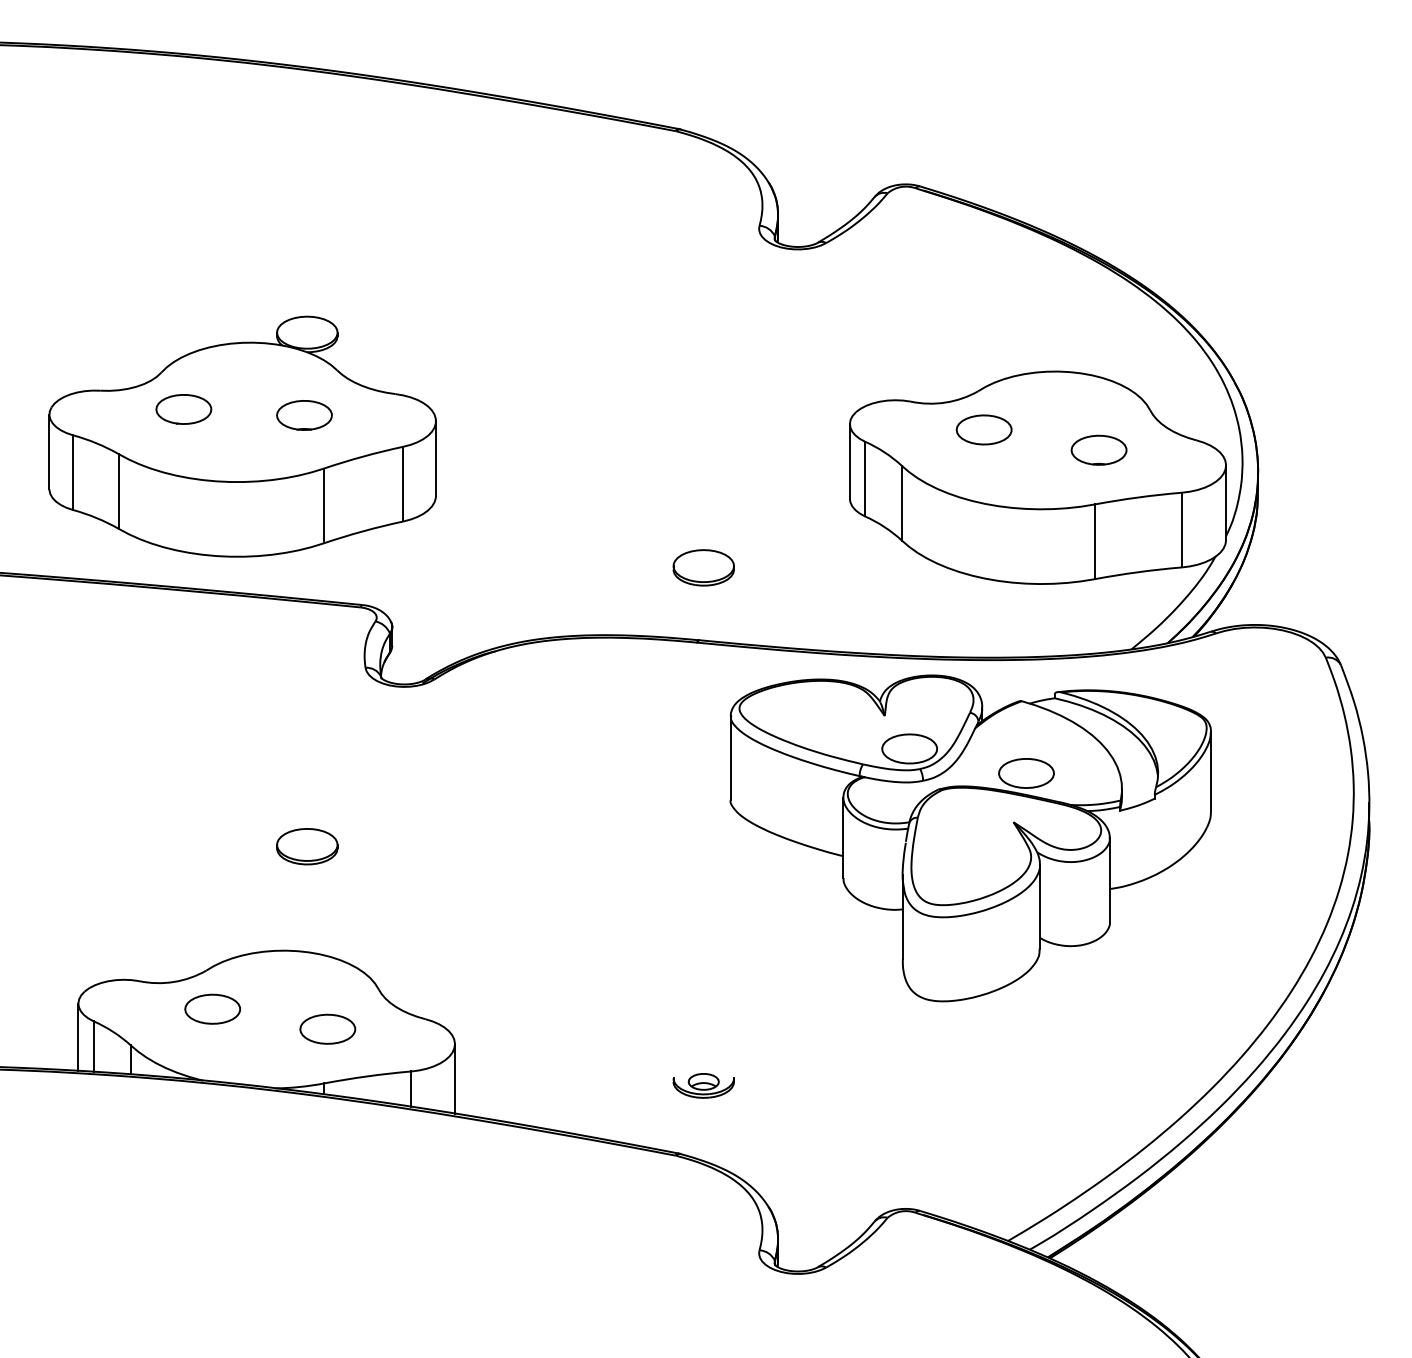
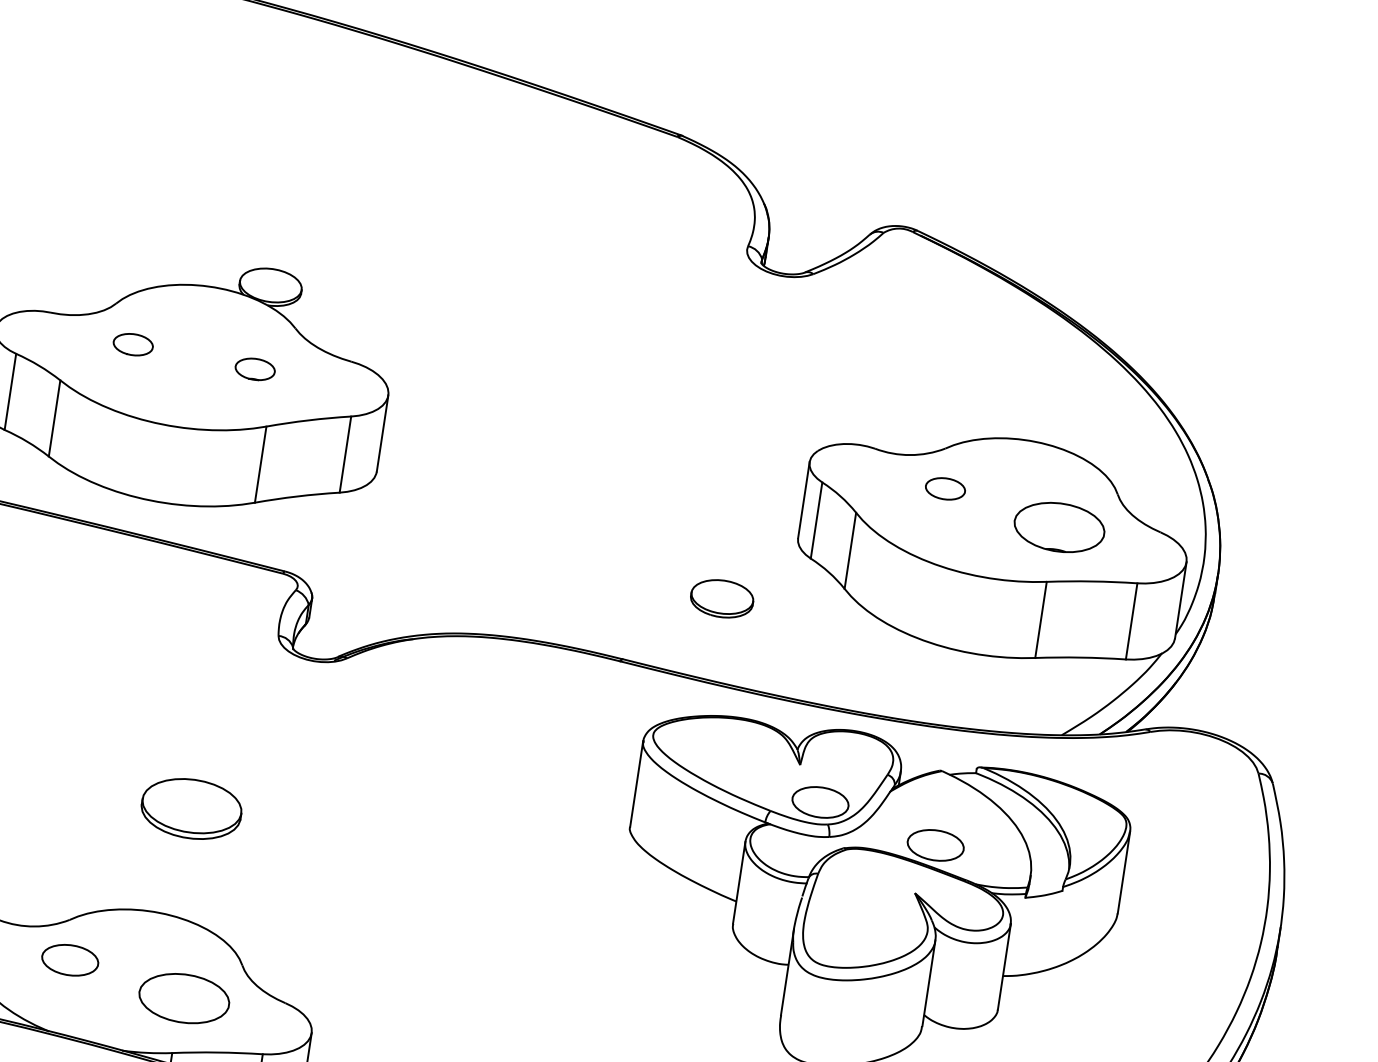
part: (183, 409) -> (132, 344), size x0.7
part: (304, 415) -> (255, 369), size x0.7
part: (983, 429) -> (944, 488), size x0.7
part: (1098, 449) -> (1059, 526), size x1.6
part: (703, 567) -> (721, 598), moved
part: (307, 846) -> (191, 809), size x1.6
part: (327, 1028) -> (184, 997), size x1.6

